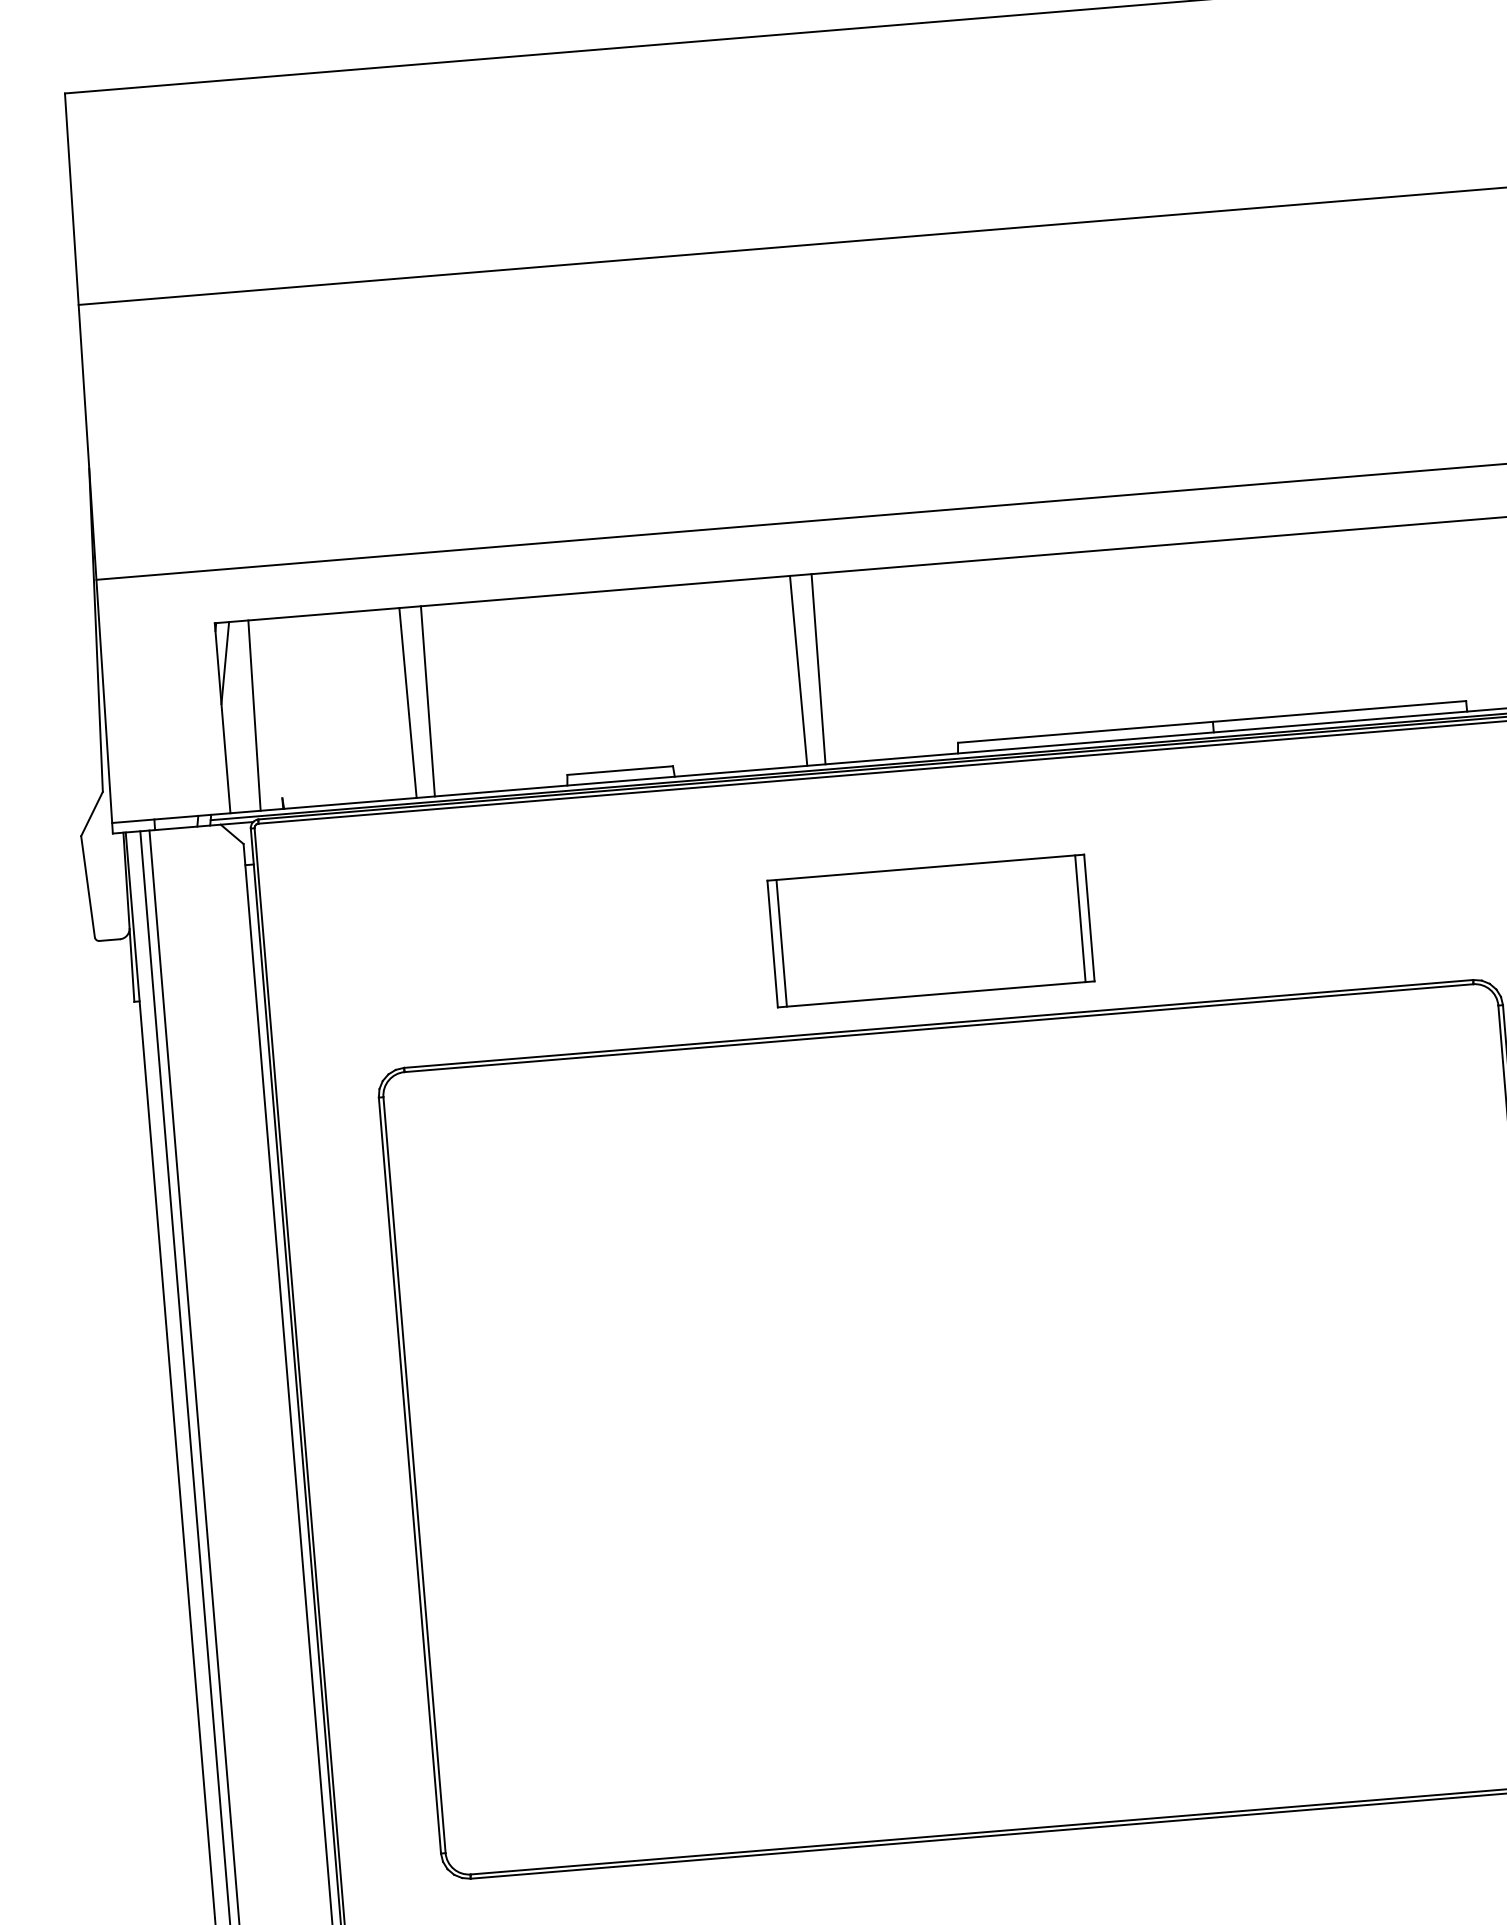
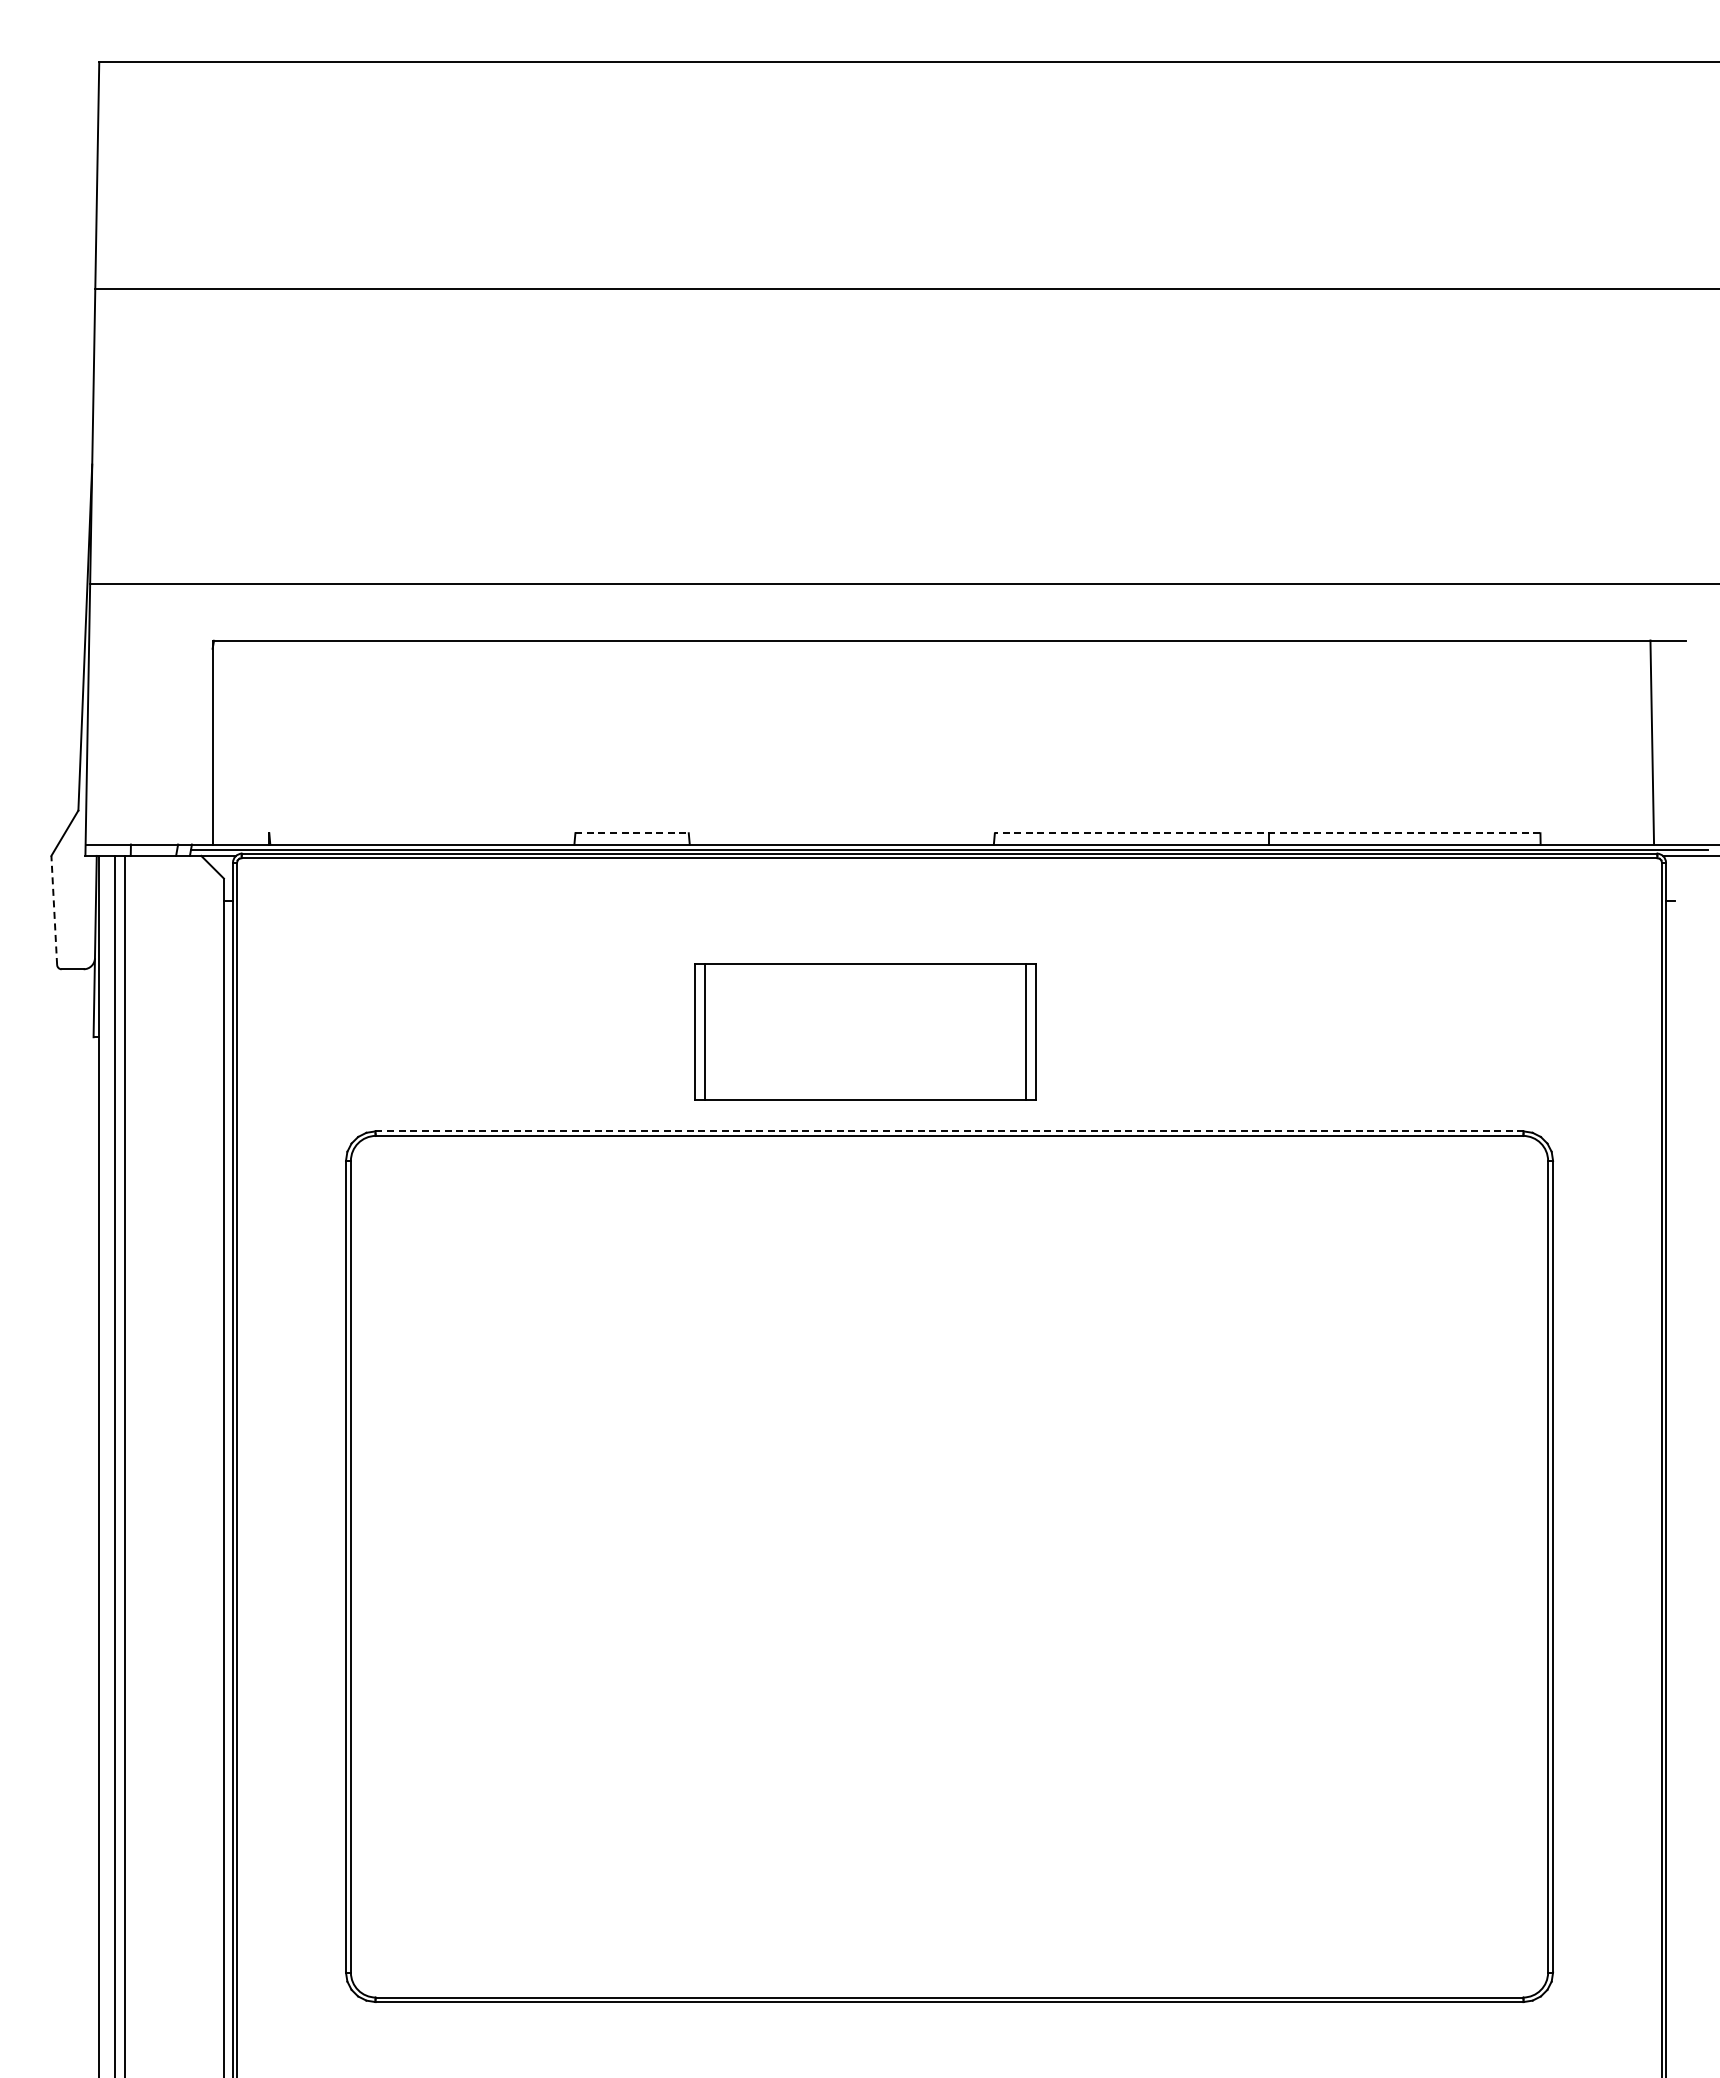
line: (224, 662) -> (219, 683), removed
line: (818, 669) -> (852, 742), removed
line: (798, 670) -> (831, 742), removed
line: (427, 701) -> (432, 742), removed
line: (407, 702) -> (411, 742), removed
line: (254, 715) -> (246, 742), removed
line: (1211, 722) -> (1267, 833), solid -> dashed
line: (620, 770) -> (632, 833), solid -> dashed
line: (88, 886) -> (54, 910), solid -> dashed
part: (930, 930) -> (865, 1031), moved
line: (939, 1023) -> (950, 1131), solid -> dashed

